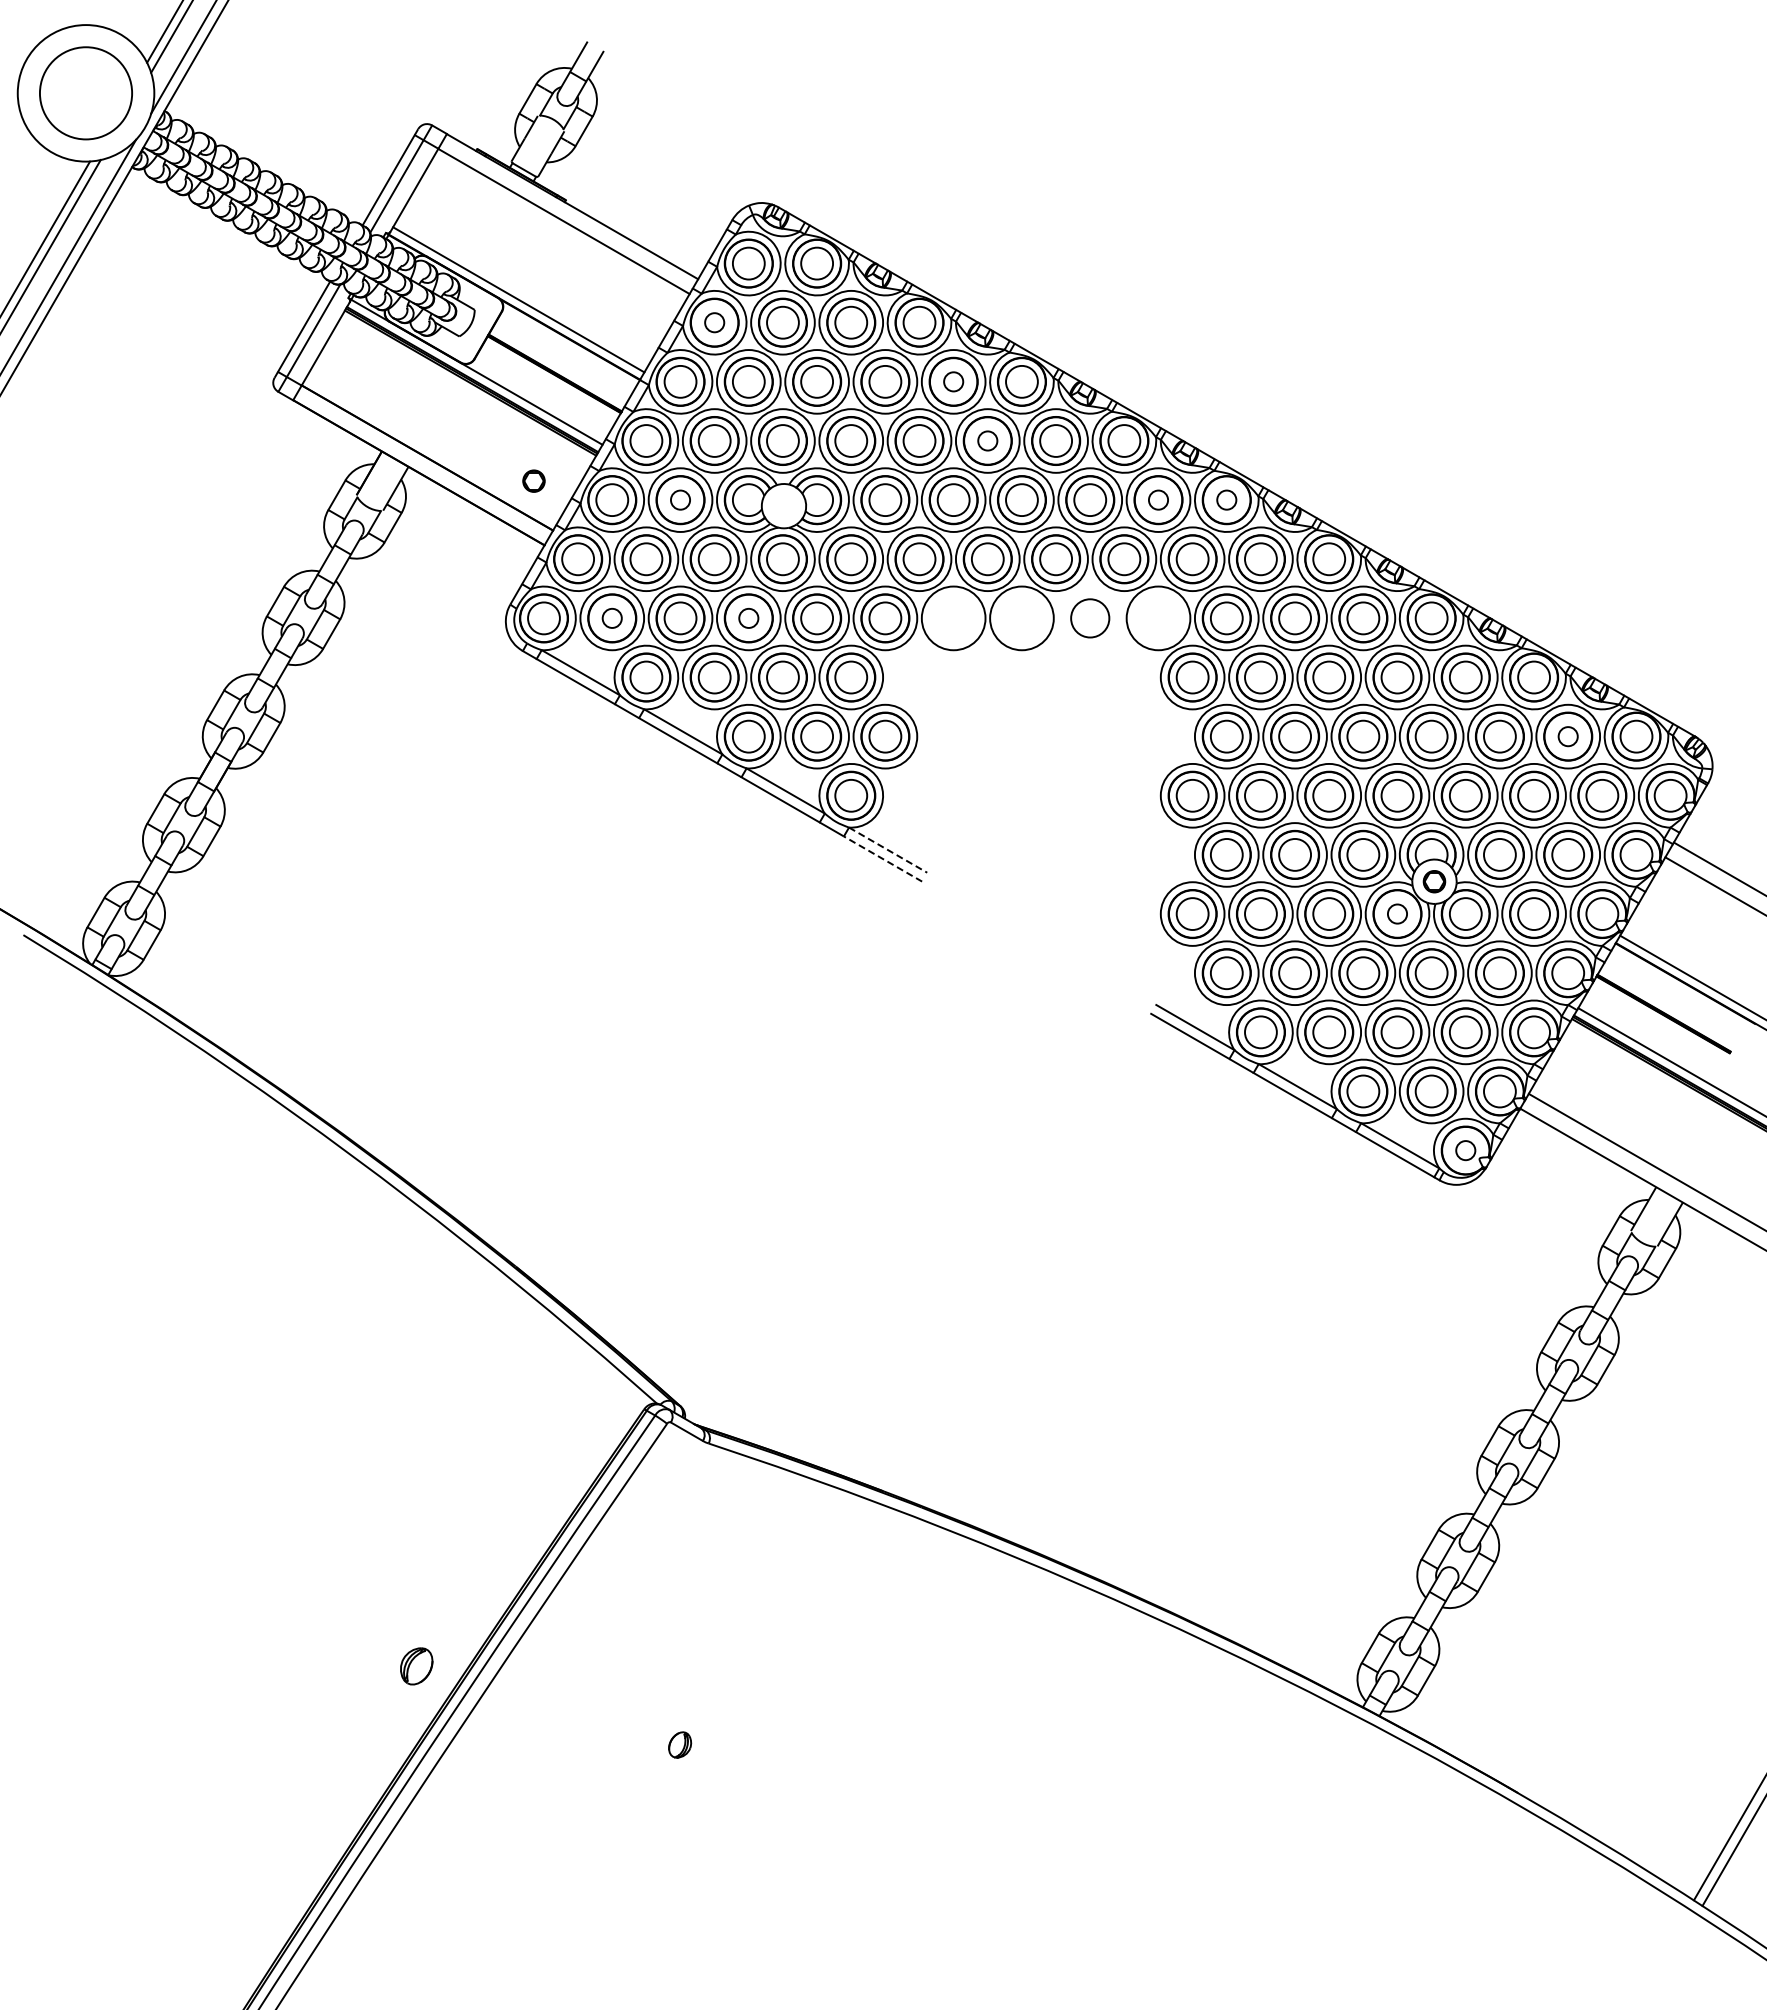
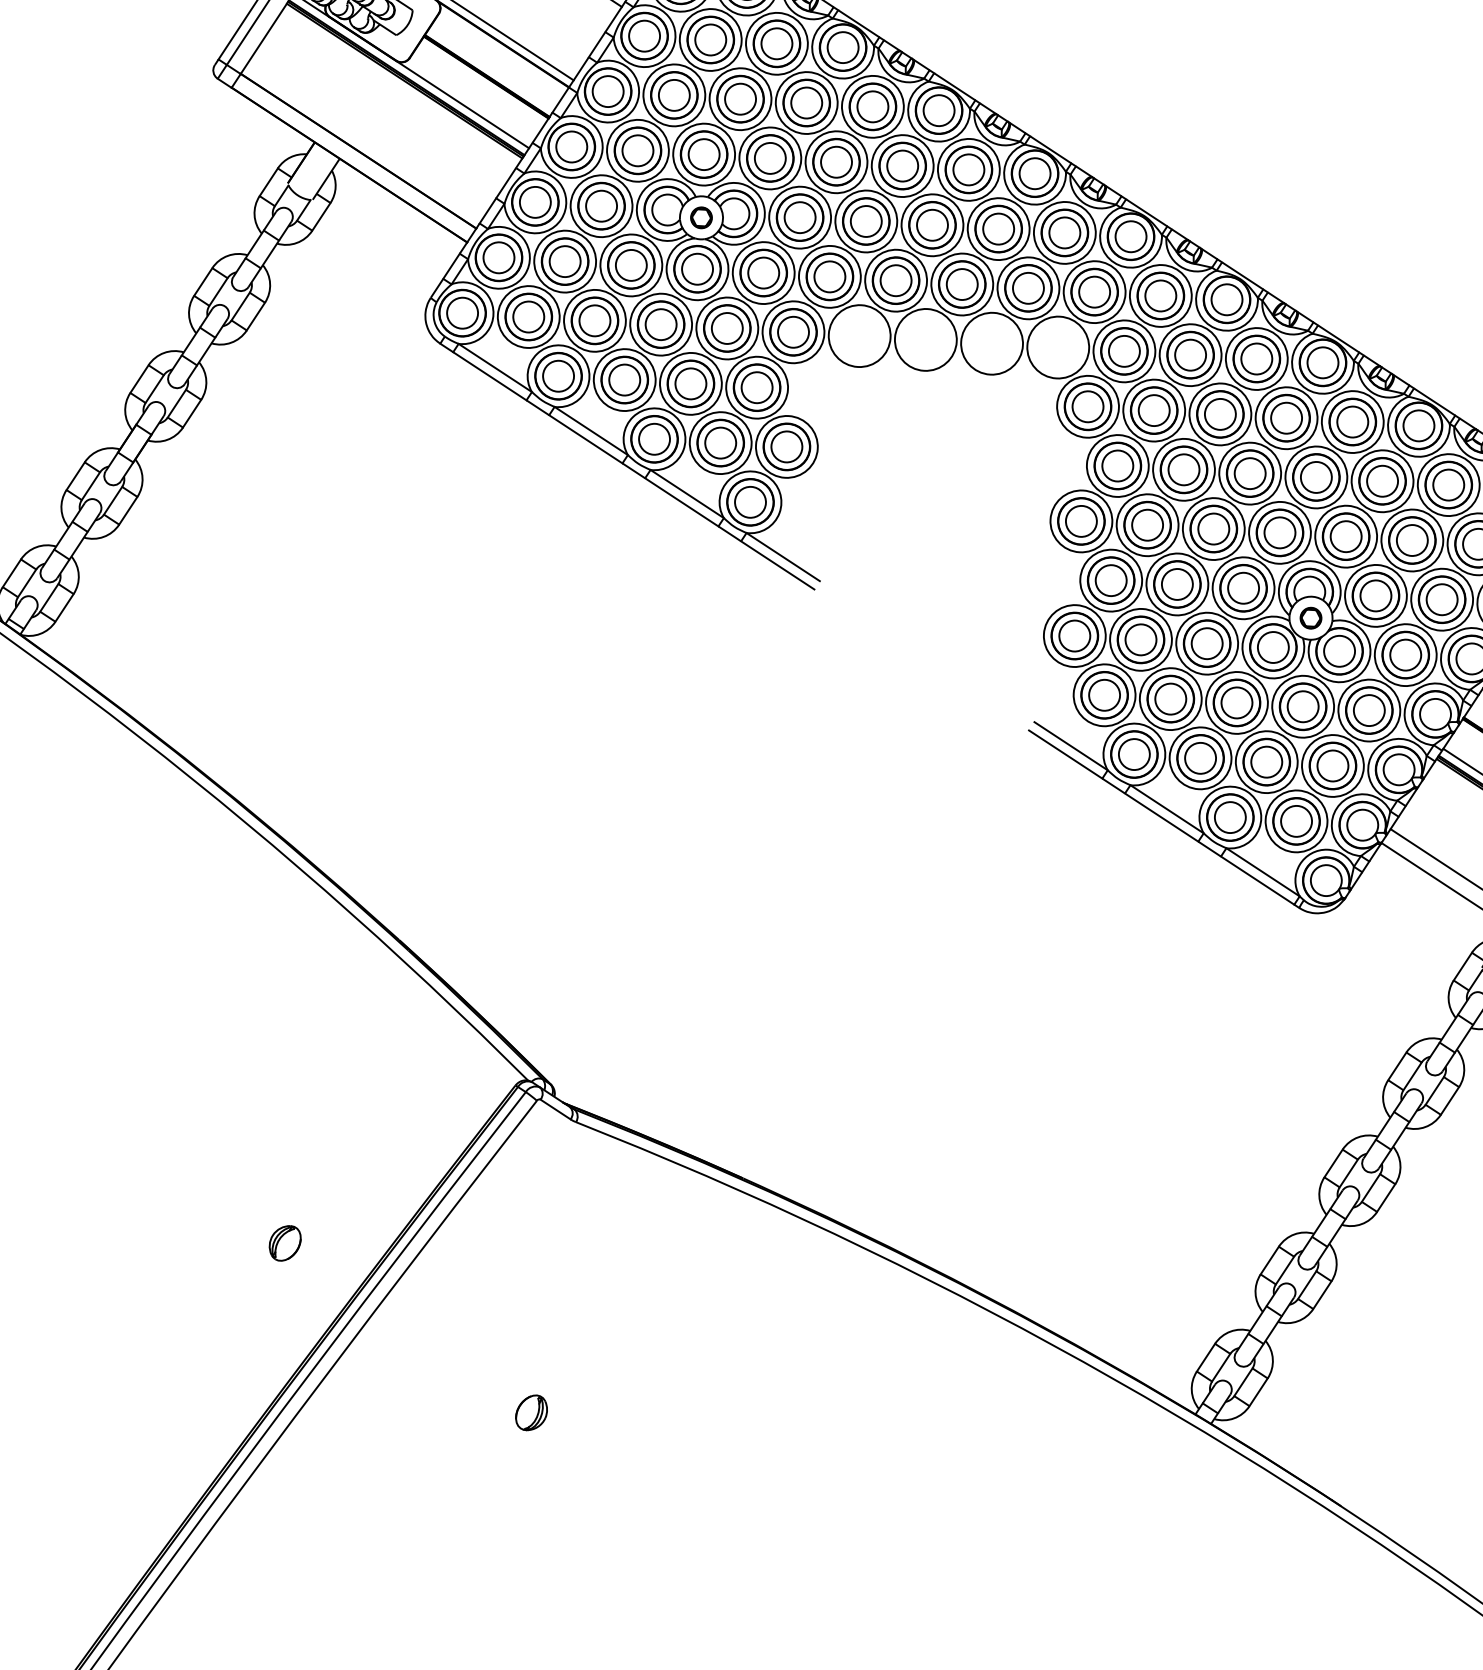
circle: (714, 322) -> (644, 35), size x1.67
circle: (953, 381) -> (872, 106), size x1.67
circle: (987, 440) -> (902, 165), size x1.67
part: (533, 480) -> (701, 217), moved
circle: (680, 500) -> (601, 206), size x1.67
circle: (1158, 500) -> (1064, 233), size x1.67
circle: (1226, 500) -> (1130, 237), size x1.67
circle: (612, 618) -> (528, 317), size x1.67
circle: (748, 618) -> (660, 324), size x1.67
circle: (1090, 618) -> (992, 343), size x1.67
circle: (1568, 736) -> (1449, 484), size x1.67
line: (888, 850) -> (783, 557), dashed -> solid
line: (882, 858) -> (777, 564), dashed -> solid
circle: (1397, 914) -> (1273, 647), size x1.67
circle: (1465, 1150) -> (1326, 880), size x1.67
part: (416, 1666) -> (284, 1243), moved
part: (679, 1744) -> (531, 1412), size x1.43

